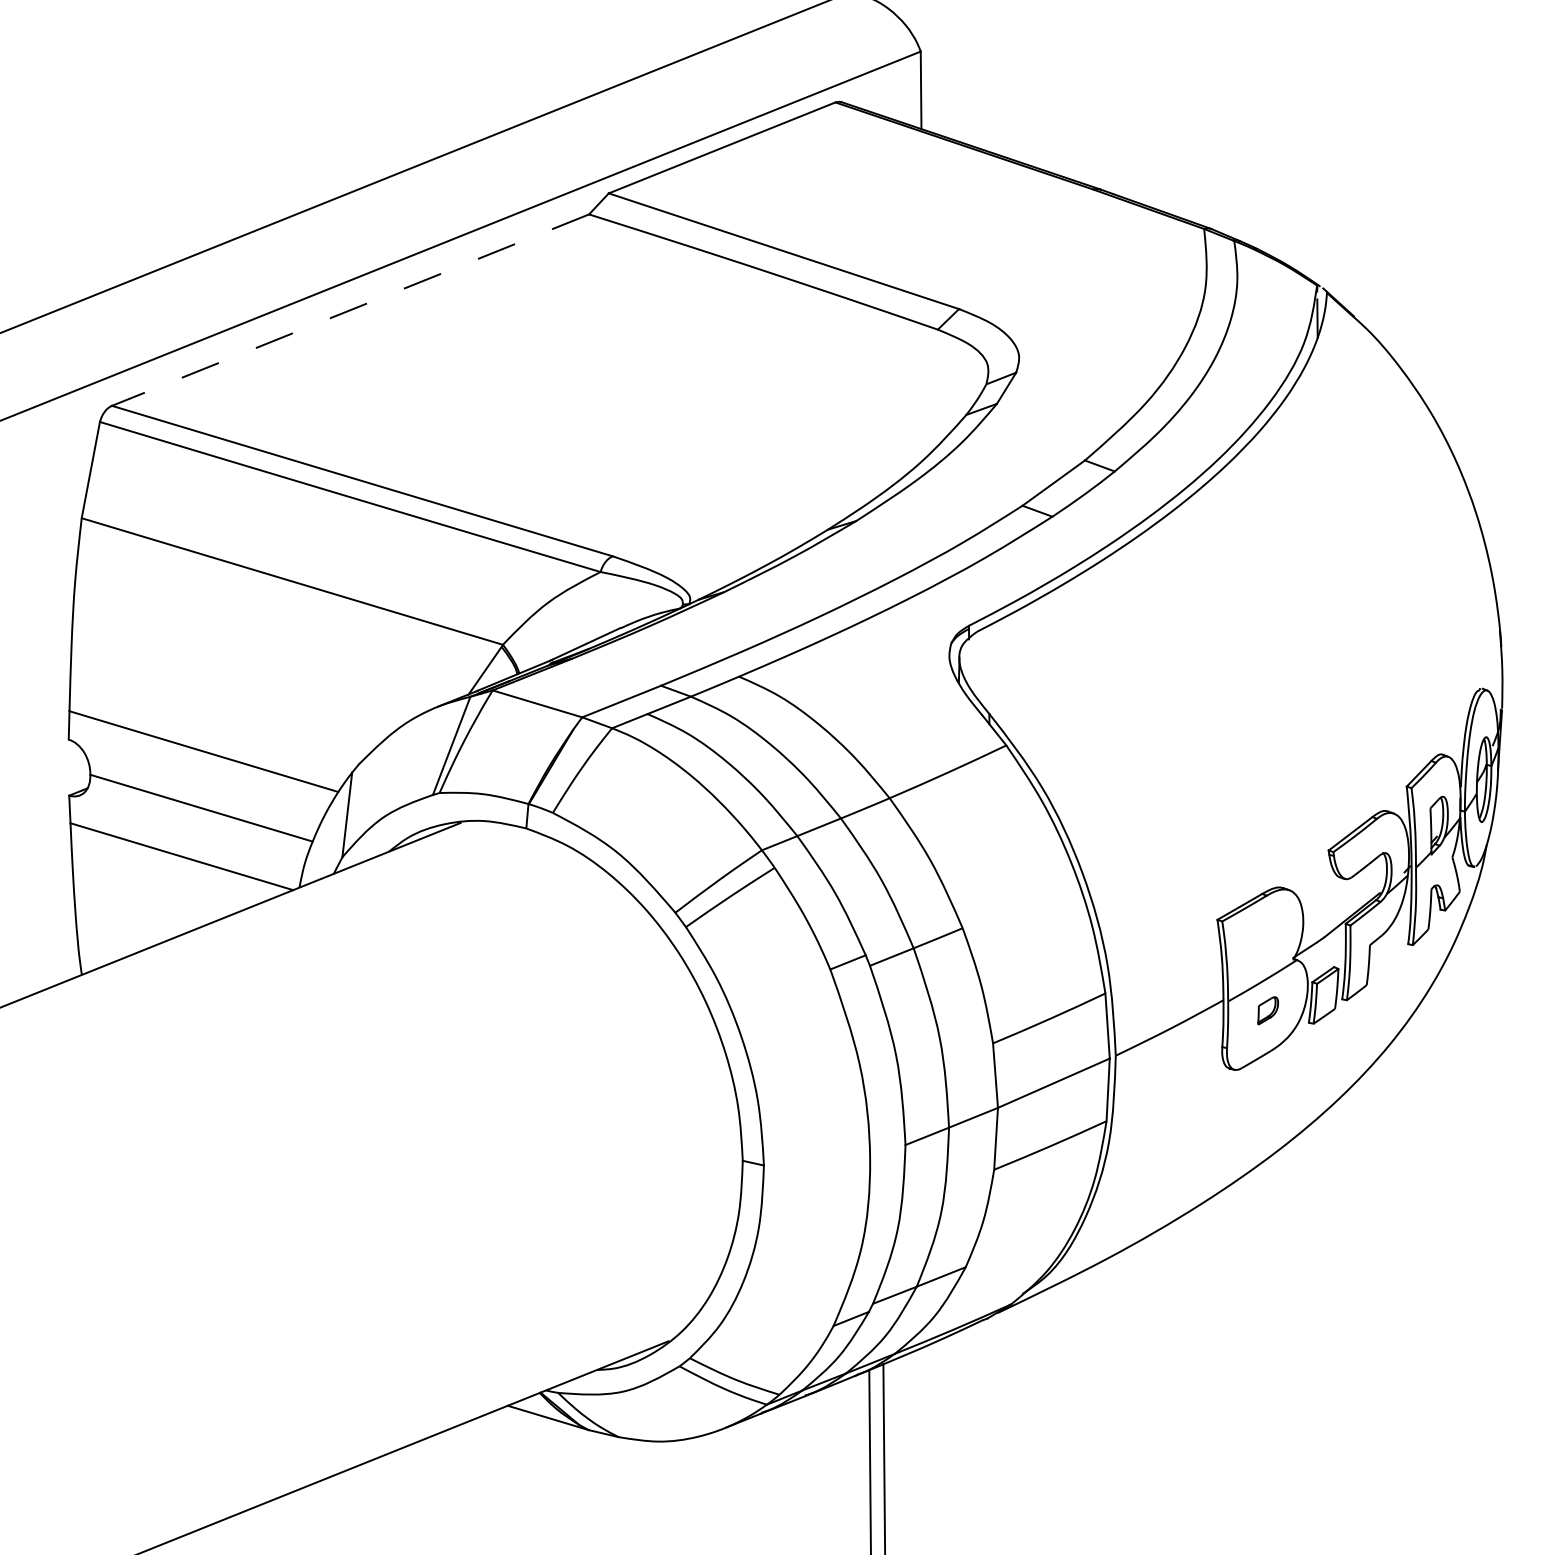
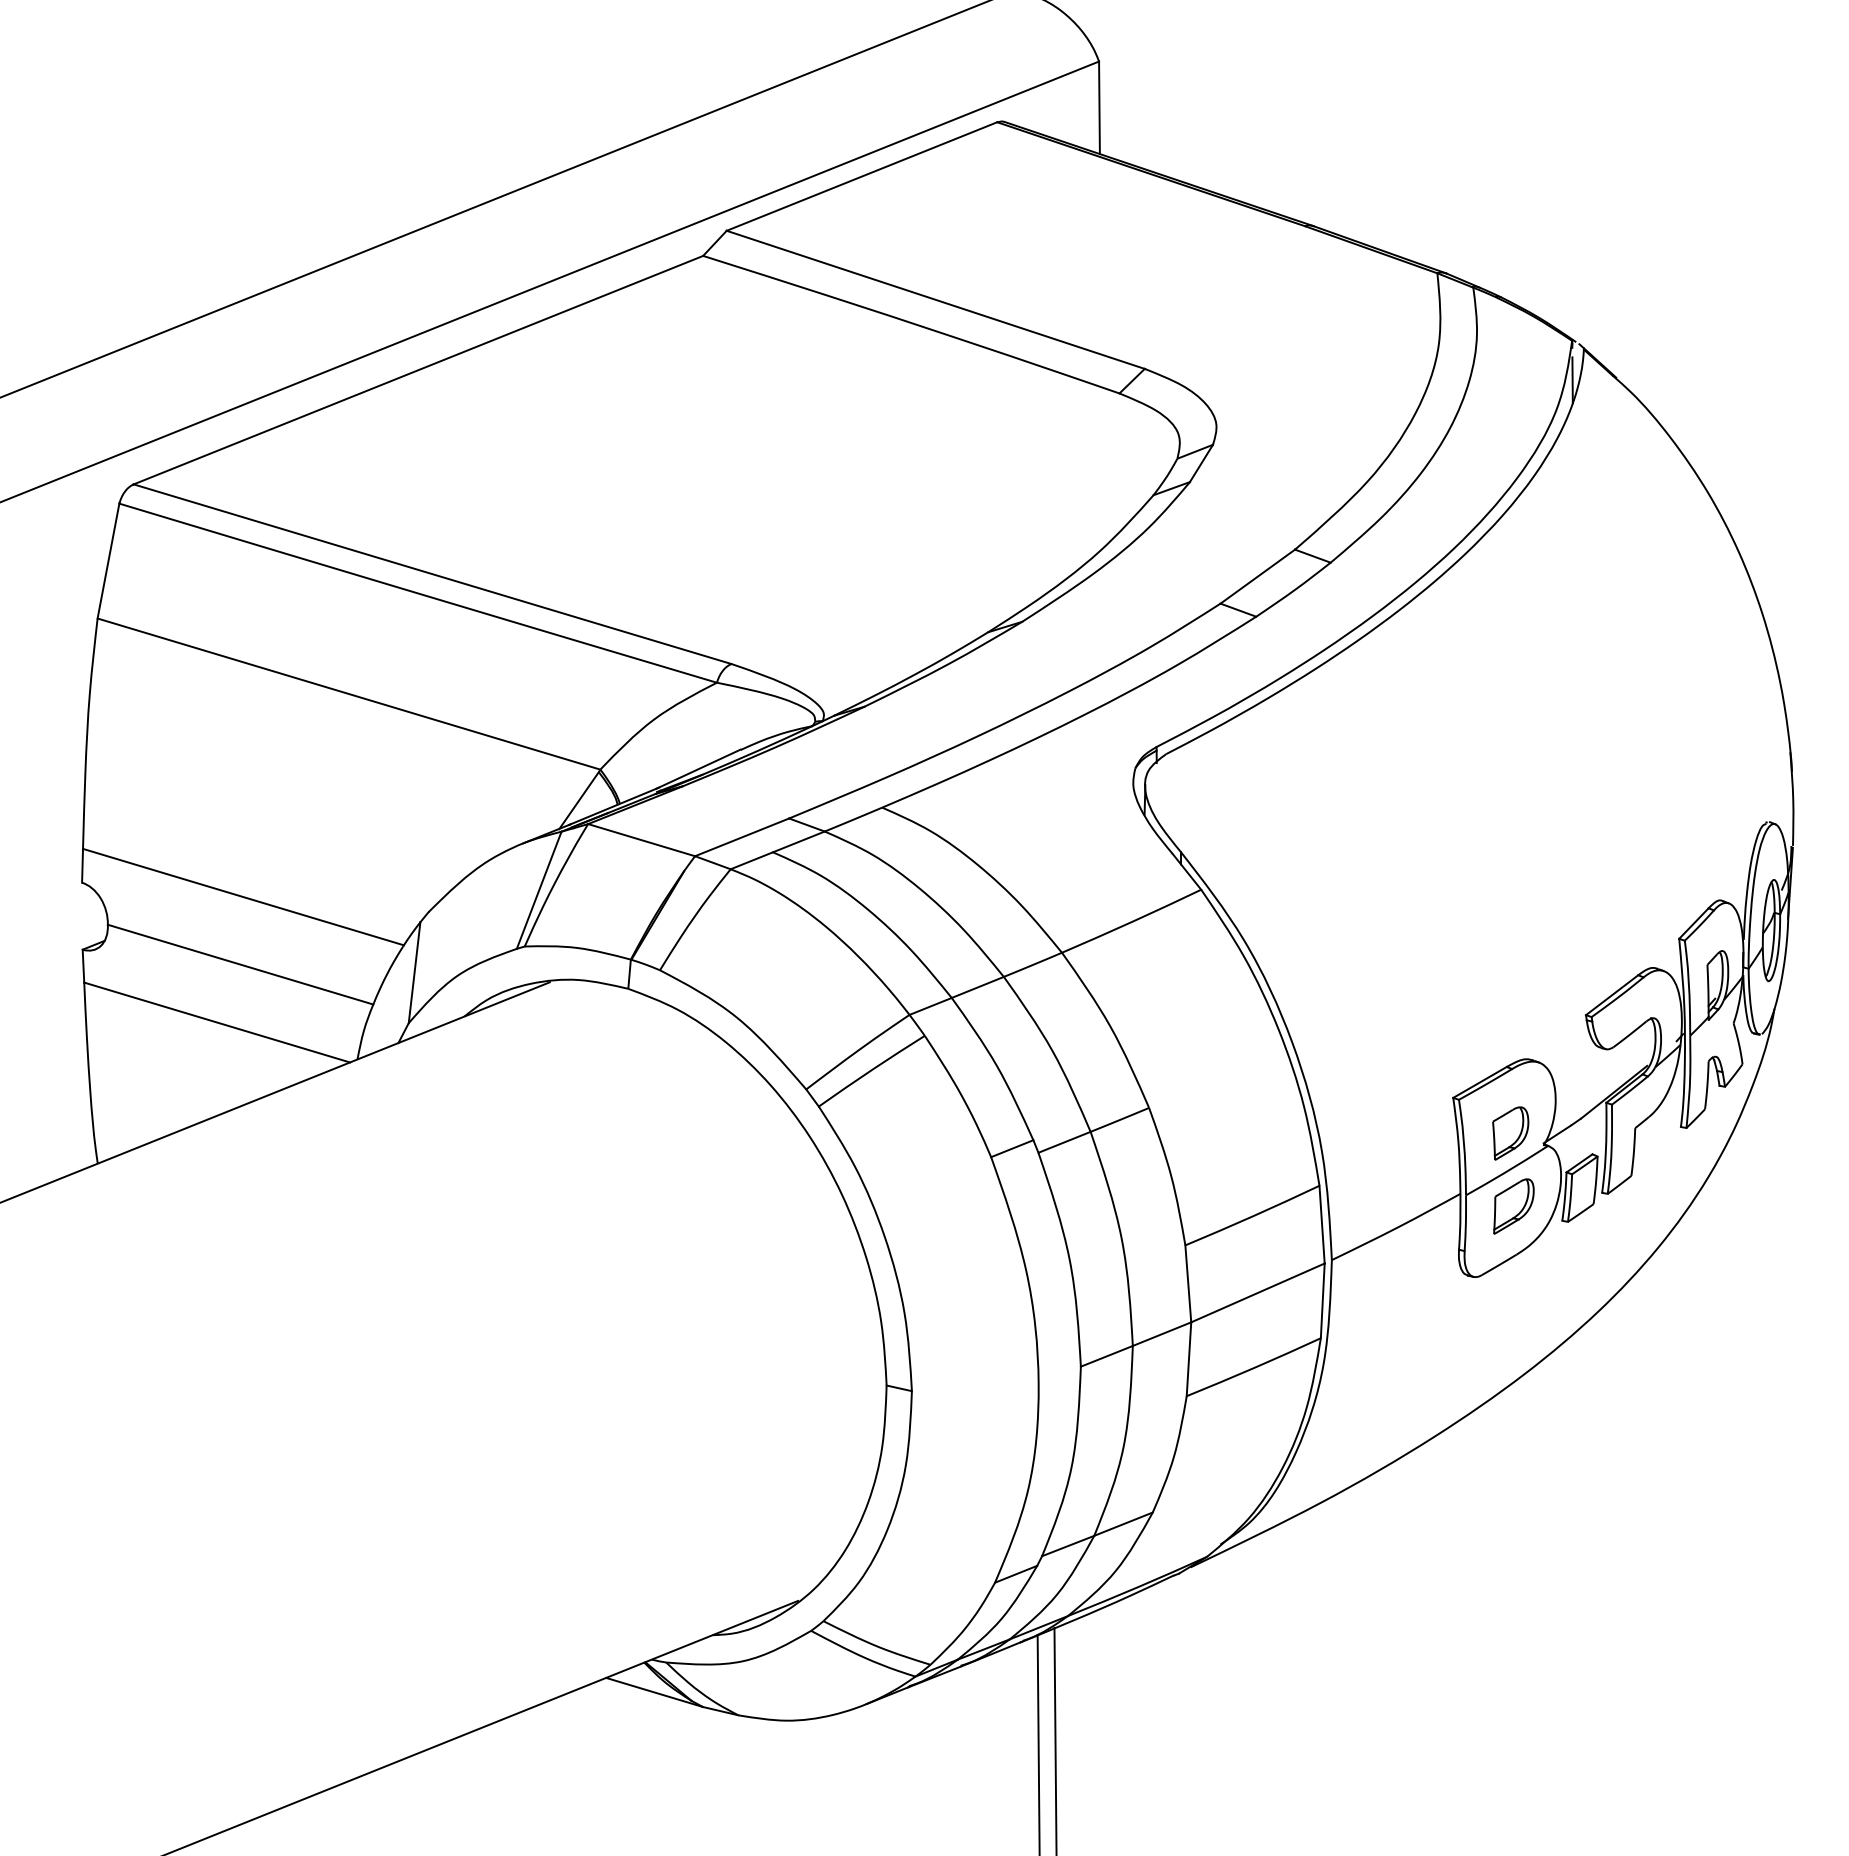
line: (350, 310) -> (418, 370), dashed -> solid
part: (1265, 949) -> (1510, 1133), added
part: (1267, 1010) -> (1512, 1206), size x1.67

